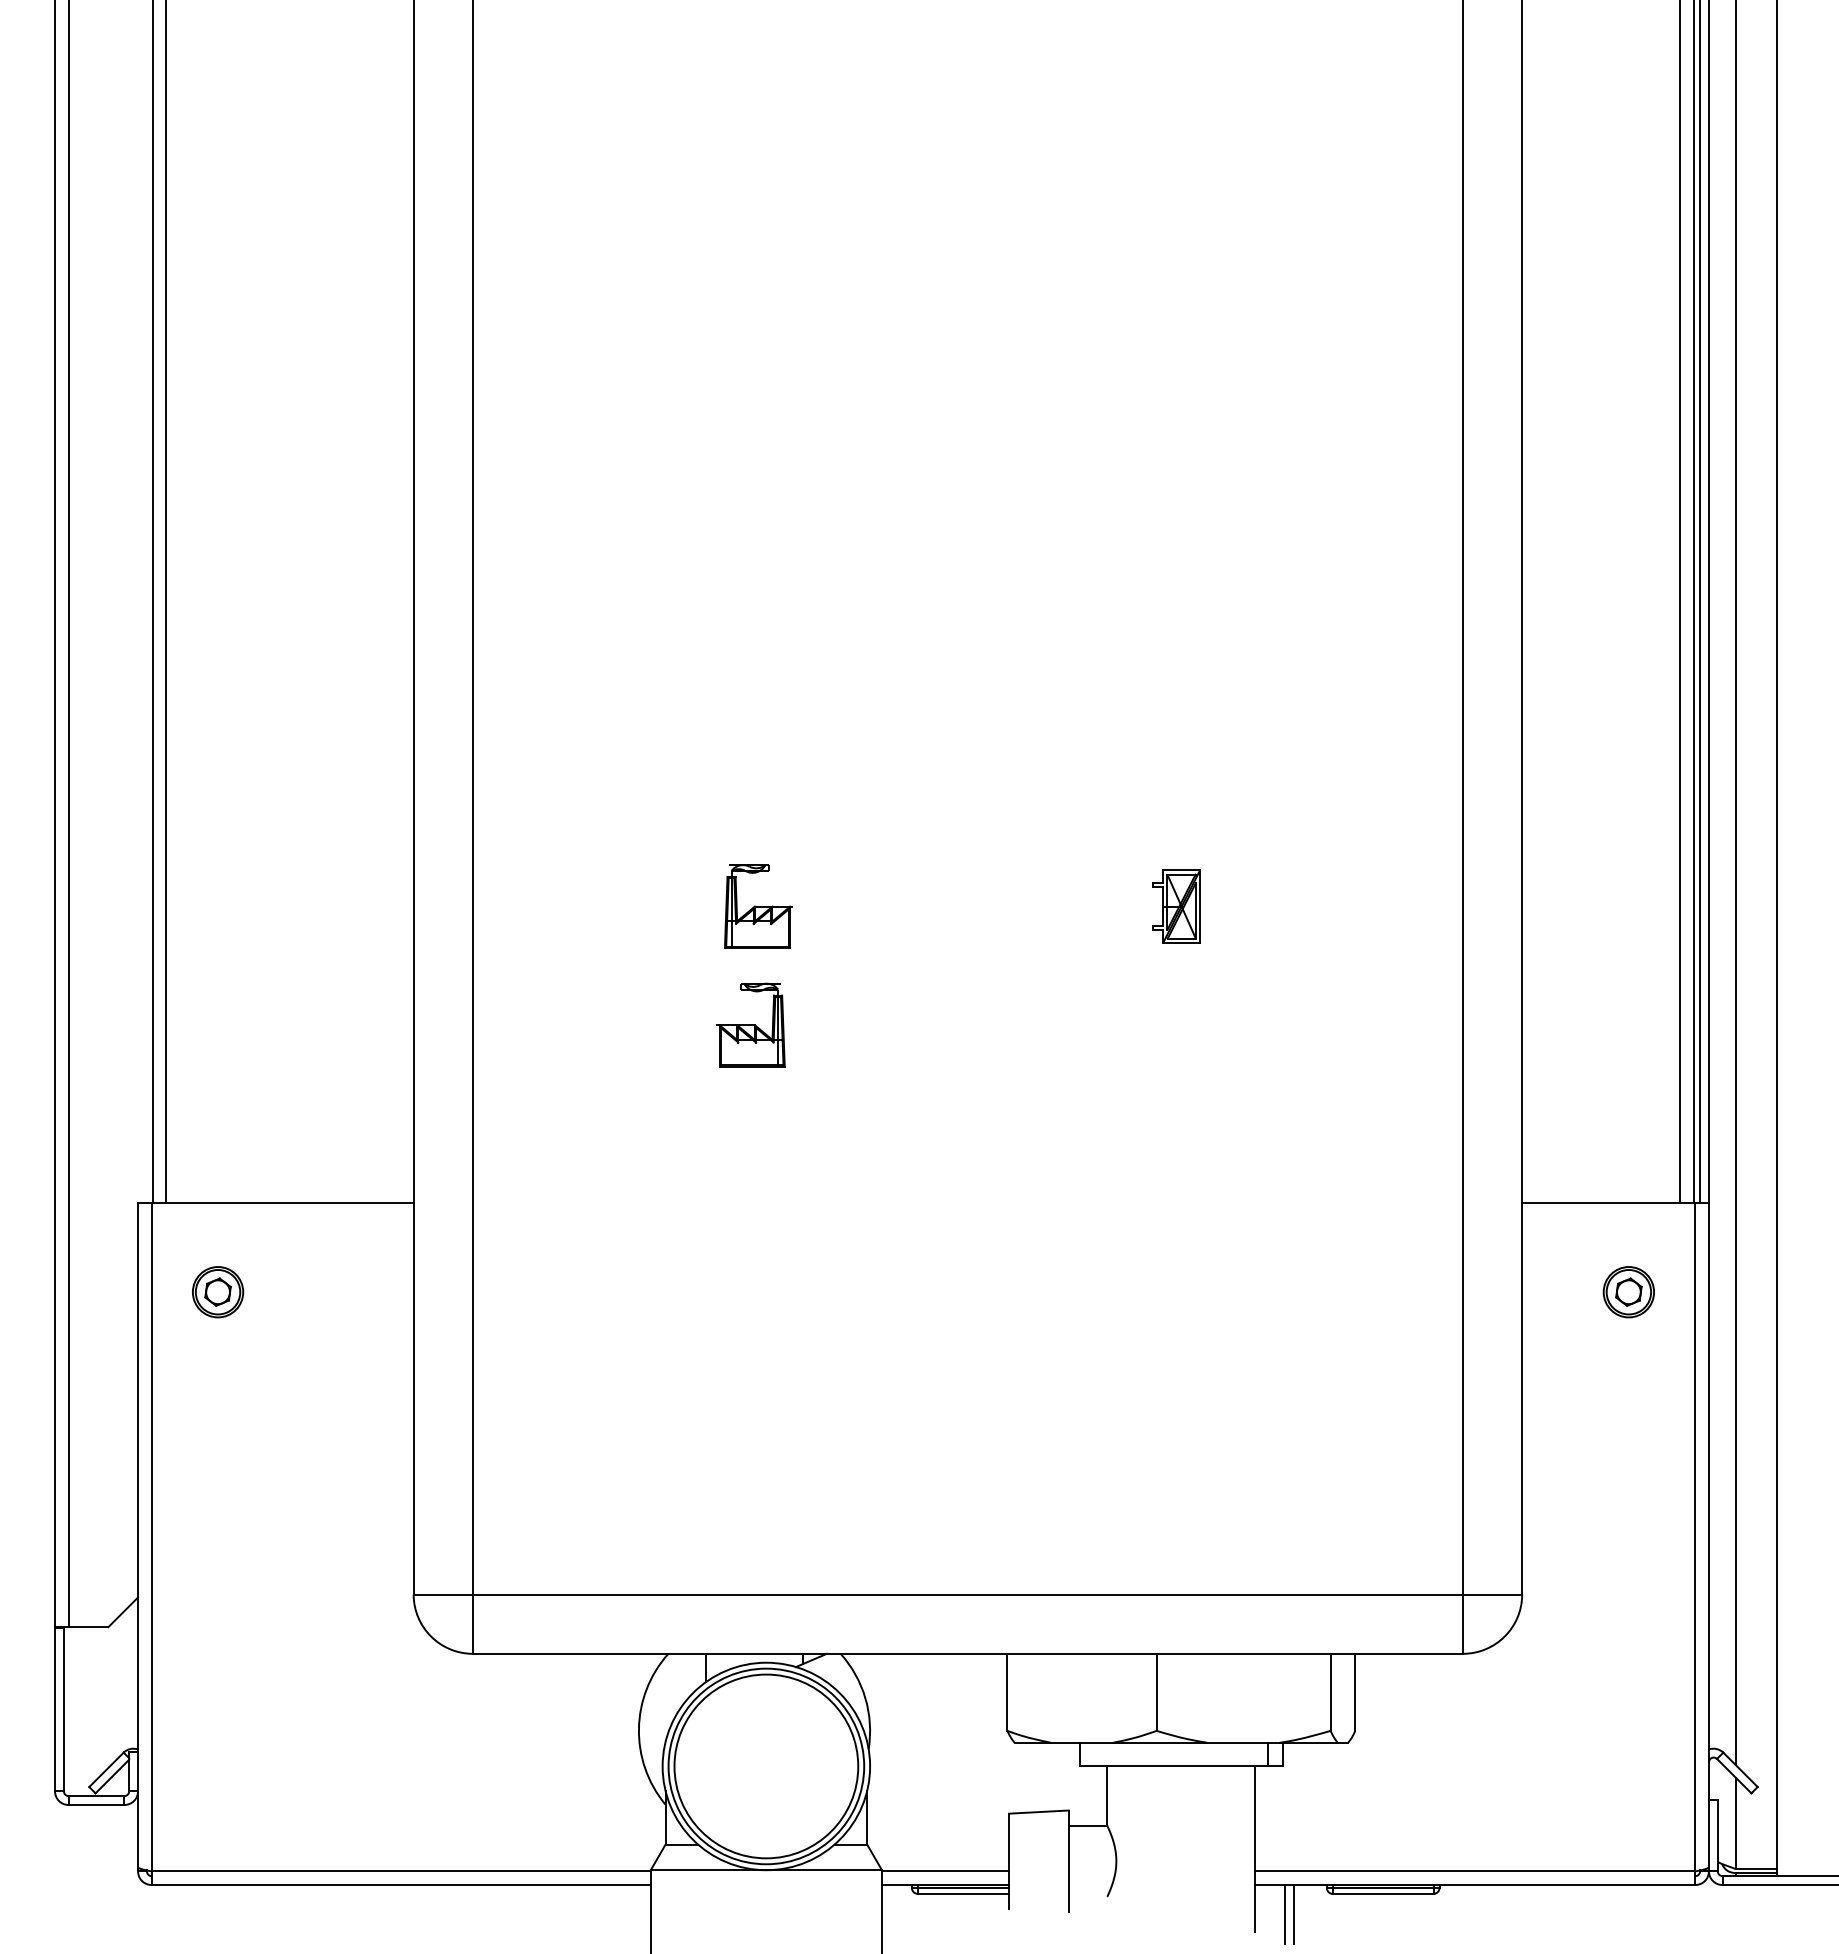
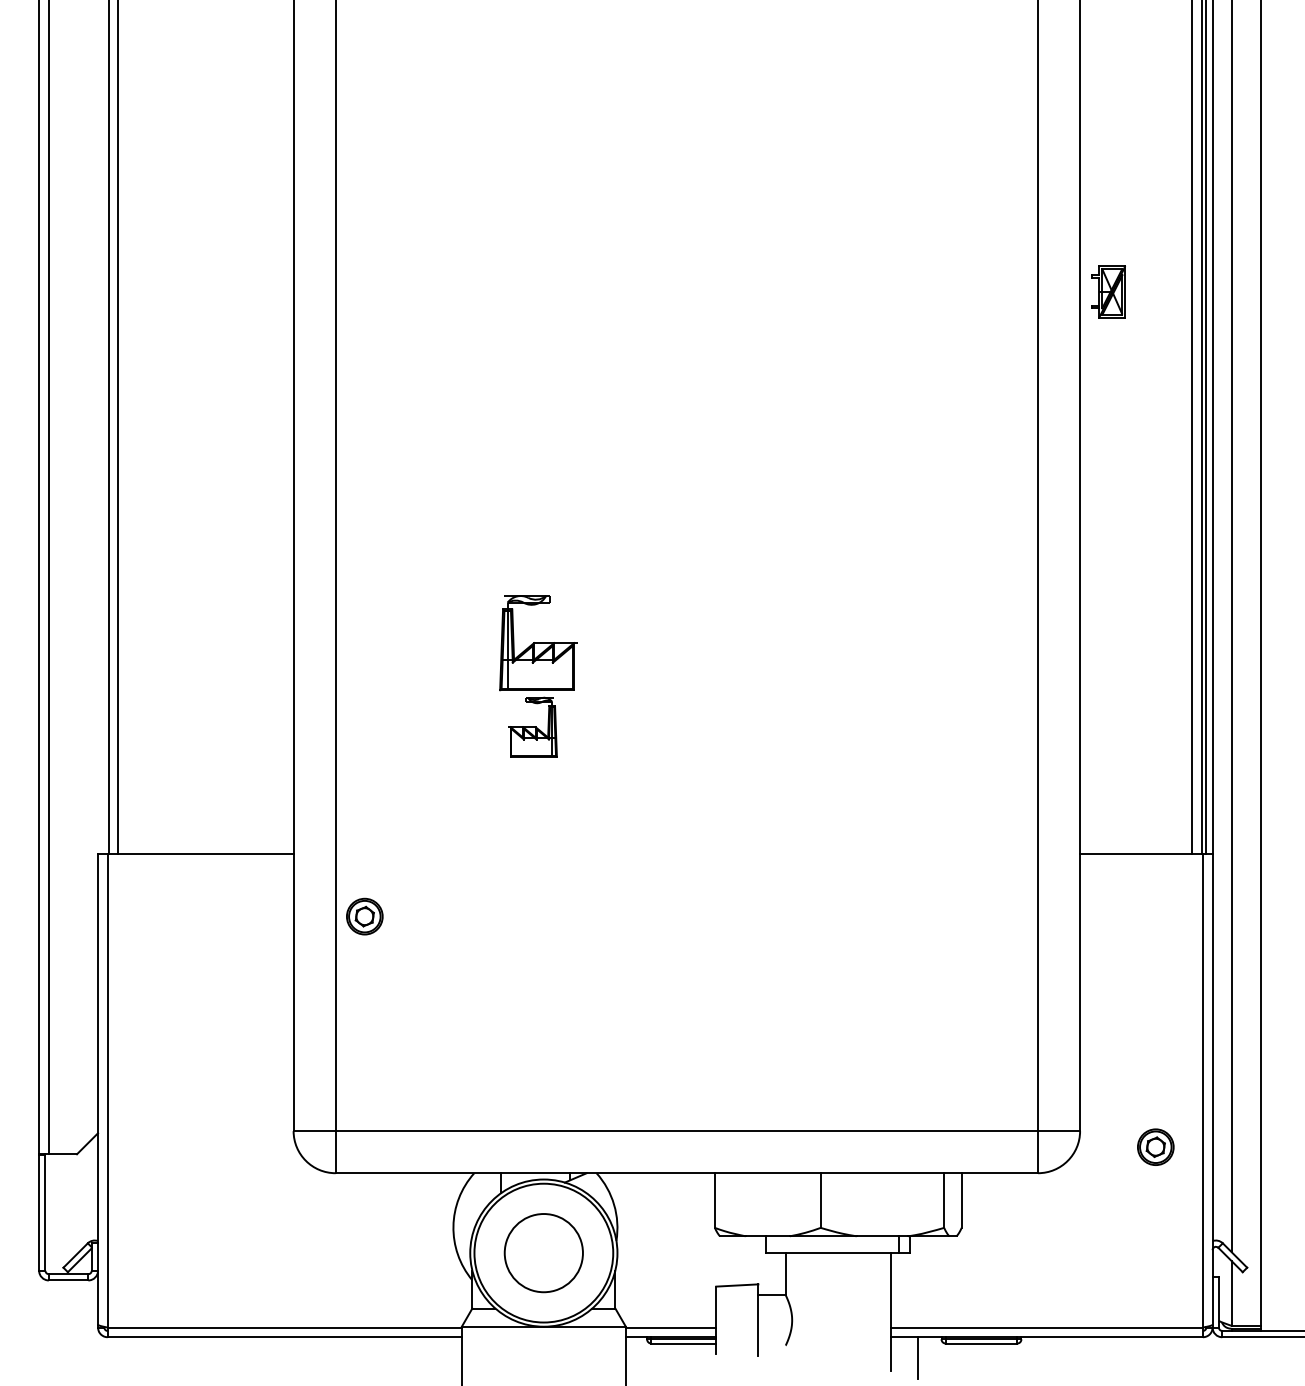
part: (758, 906) -> (538, 642), size x1.6
part: (1176, 906) -> (1108, 291), moved
part: (218, 1292) -> (365, 916), moved
part: (1628, 1292) -> (1155, 1147), moved
circle: (766, 1766) -> (543, 1253), size x0.6
line: (1285, 1914) -> (912, 1358), removed

